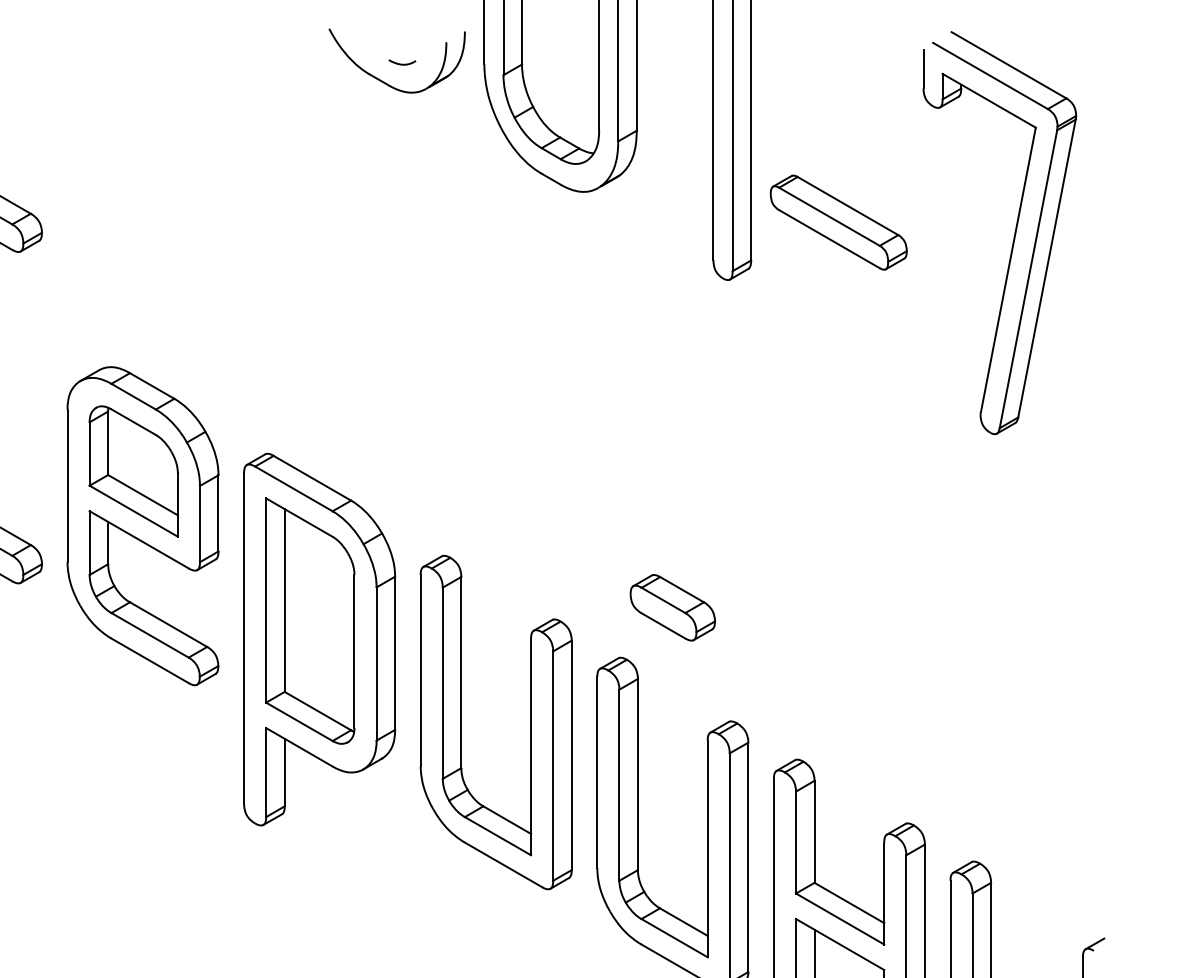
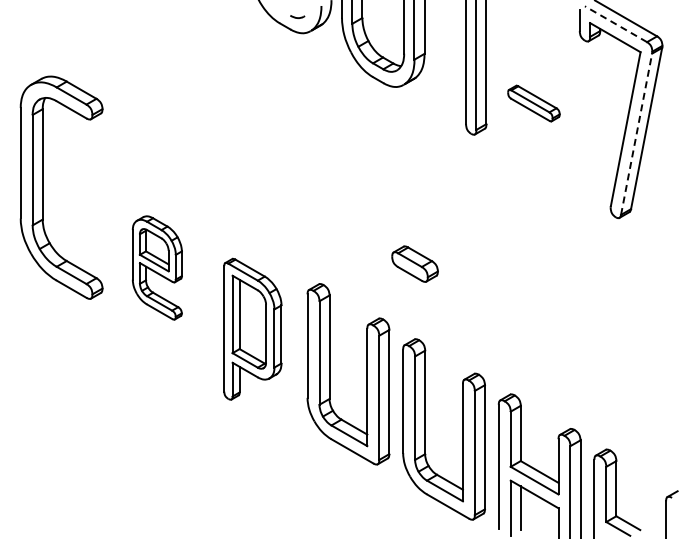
line: (991, 76) -> (616, 24), solid -> dashed
part: (838, 222) -> (533, 103), size x0.7
line: (1028, 277) -> (636, 133), solid -> dashed
part: (143, 525) -> (157, 267), size x0.6
part: (671, 606) -> (414, 263), moved
part: (319, 637) -> (252, 328), size x0.7

